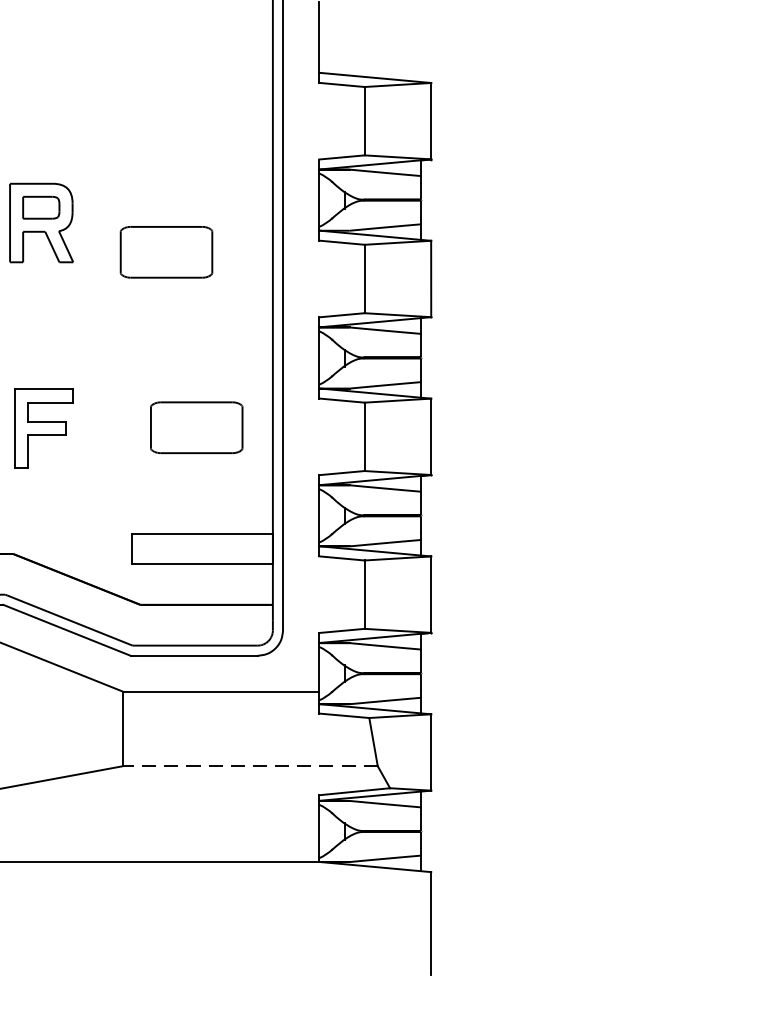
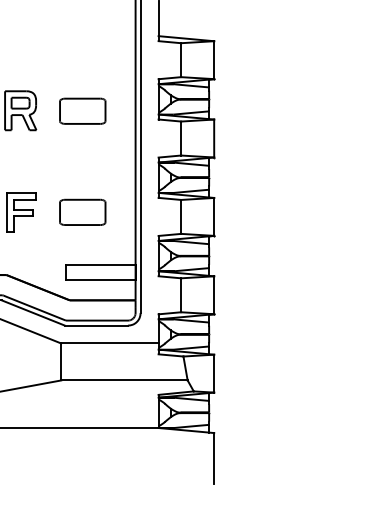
part: (165, 250) -> (82, 110), moved
part: (196, 425) -> (82, 211), moved
line: (248, 766) -> (123, 380), dashed -> solid

